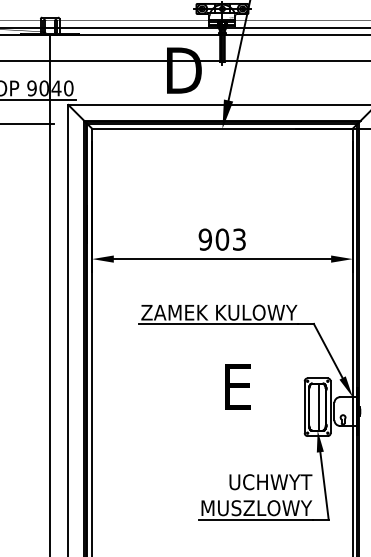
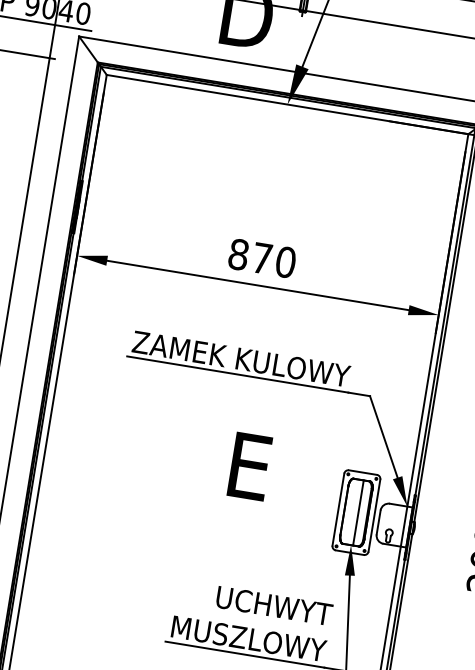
text: (222, 239) -> (262, 258), 903 -> 870

